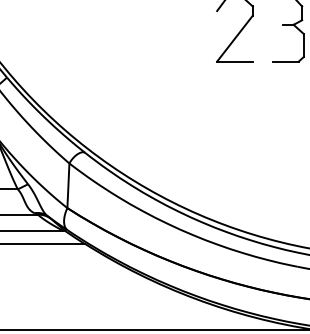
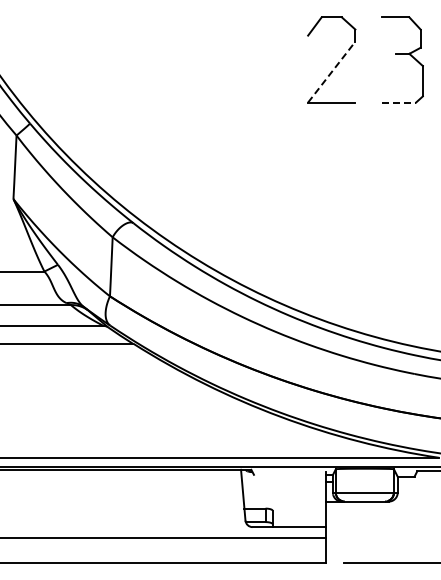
line: (235, 38) -> (332, 71), solid -> dashed
line: (286, 61) -> (399, 102), solid -> dashed

